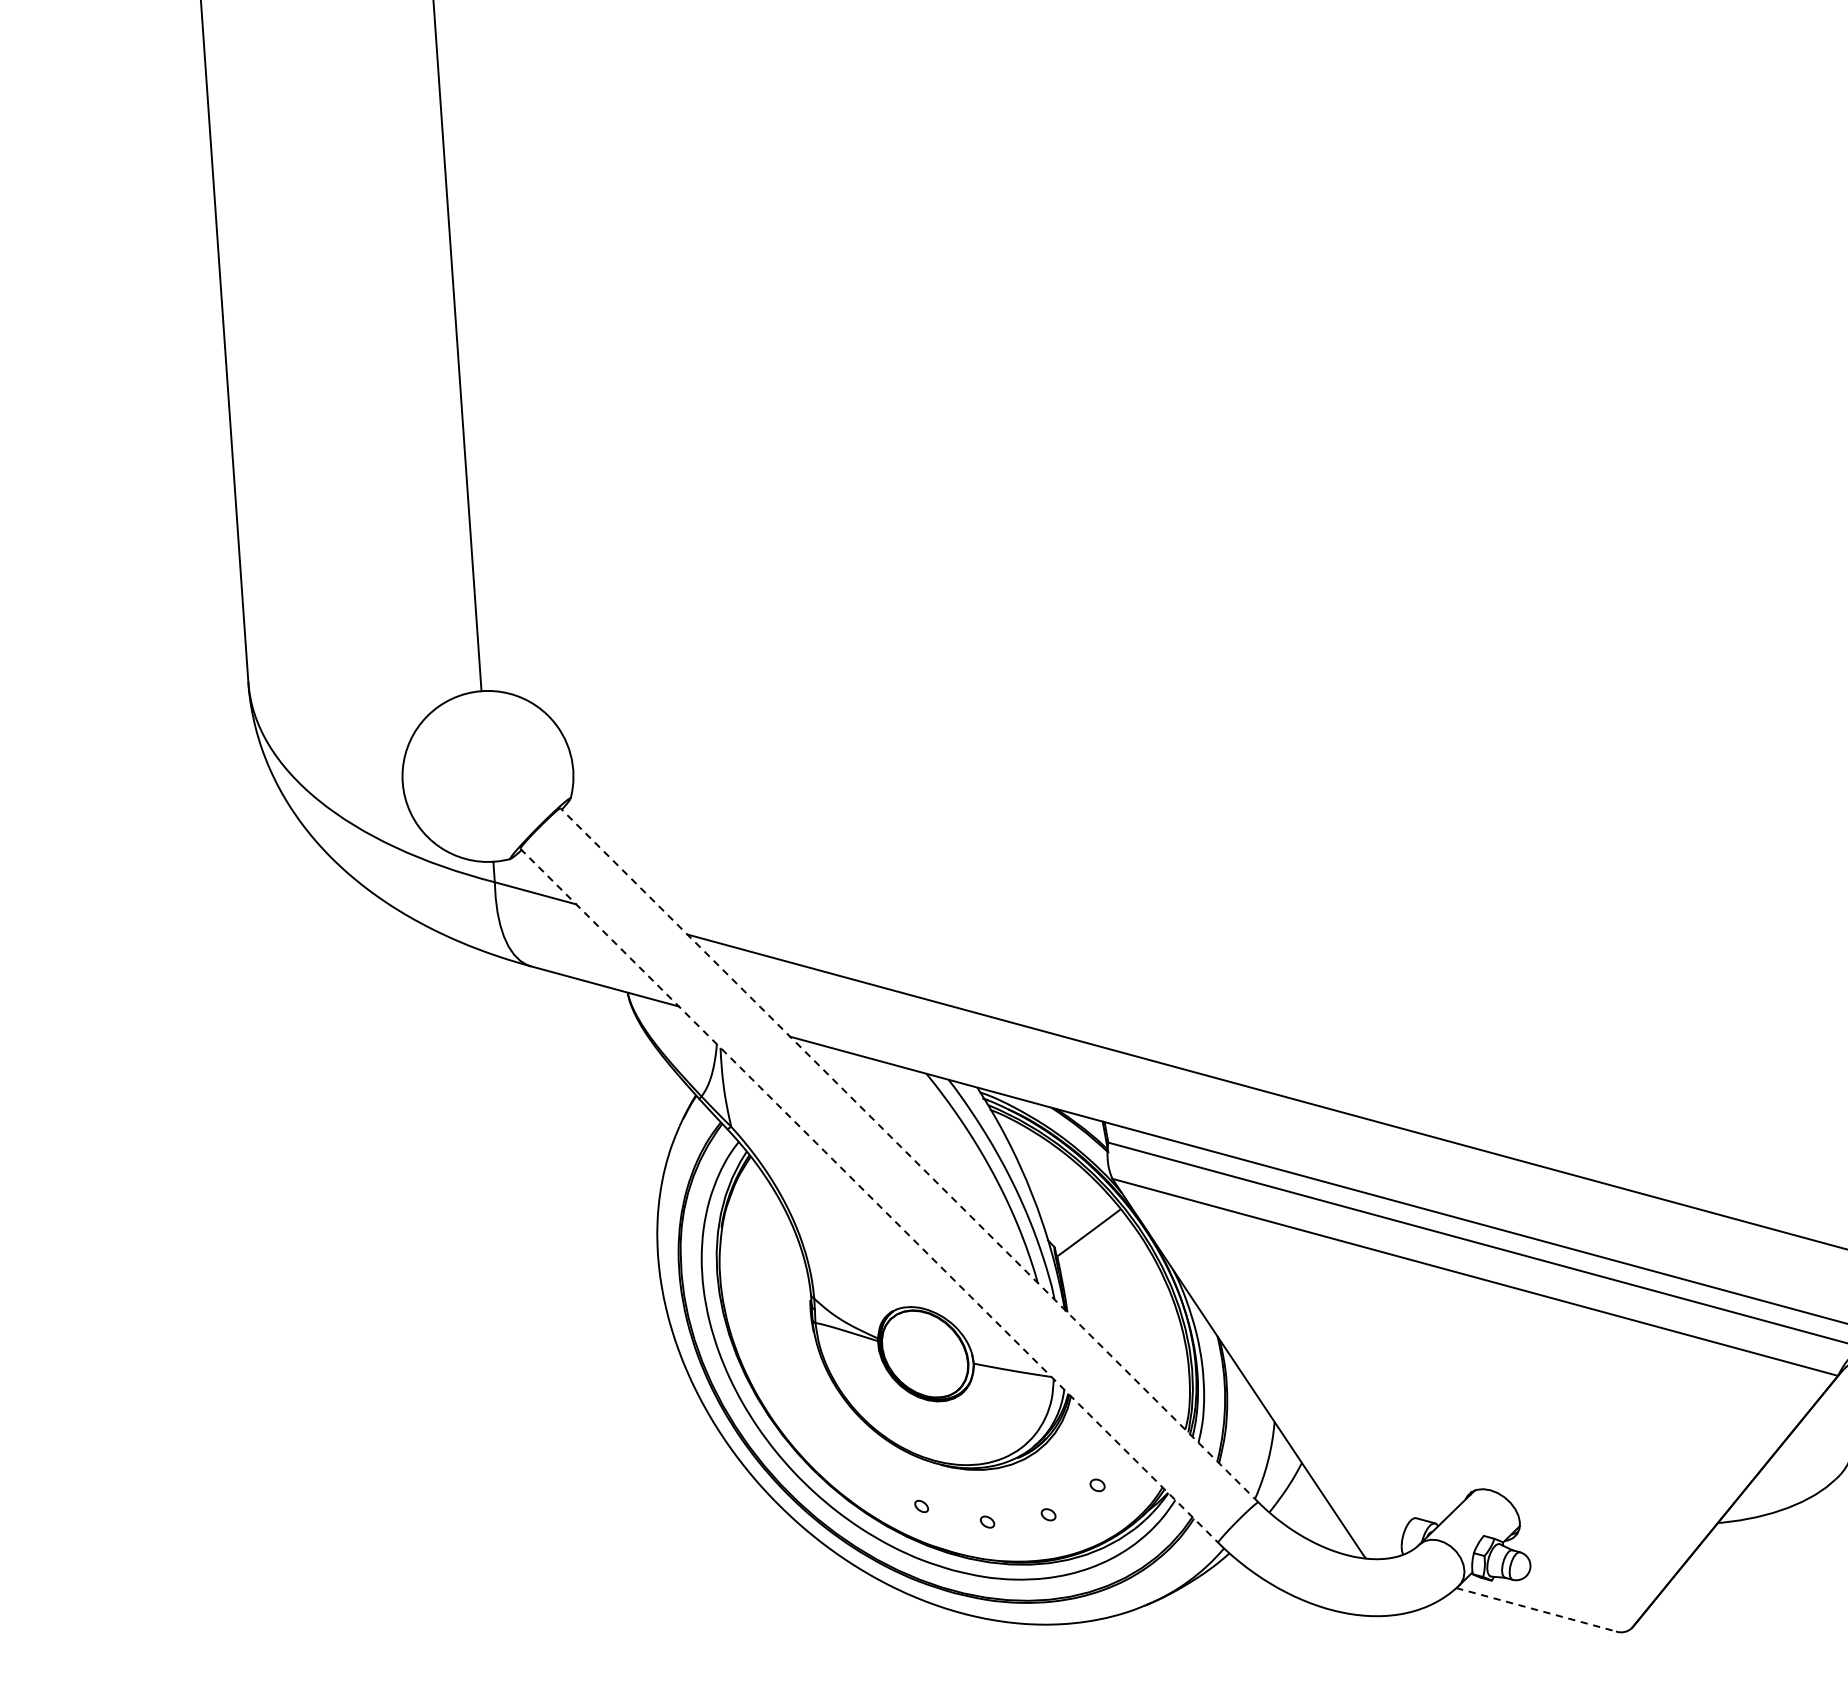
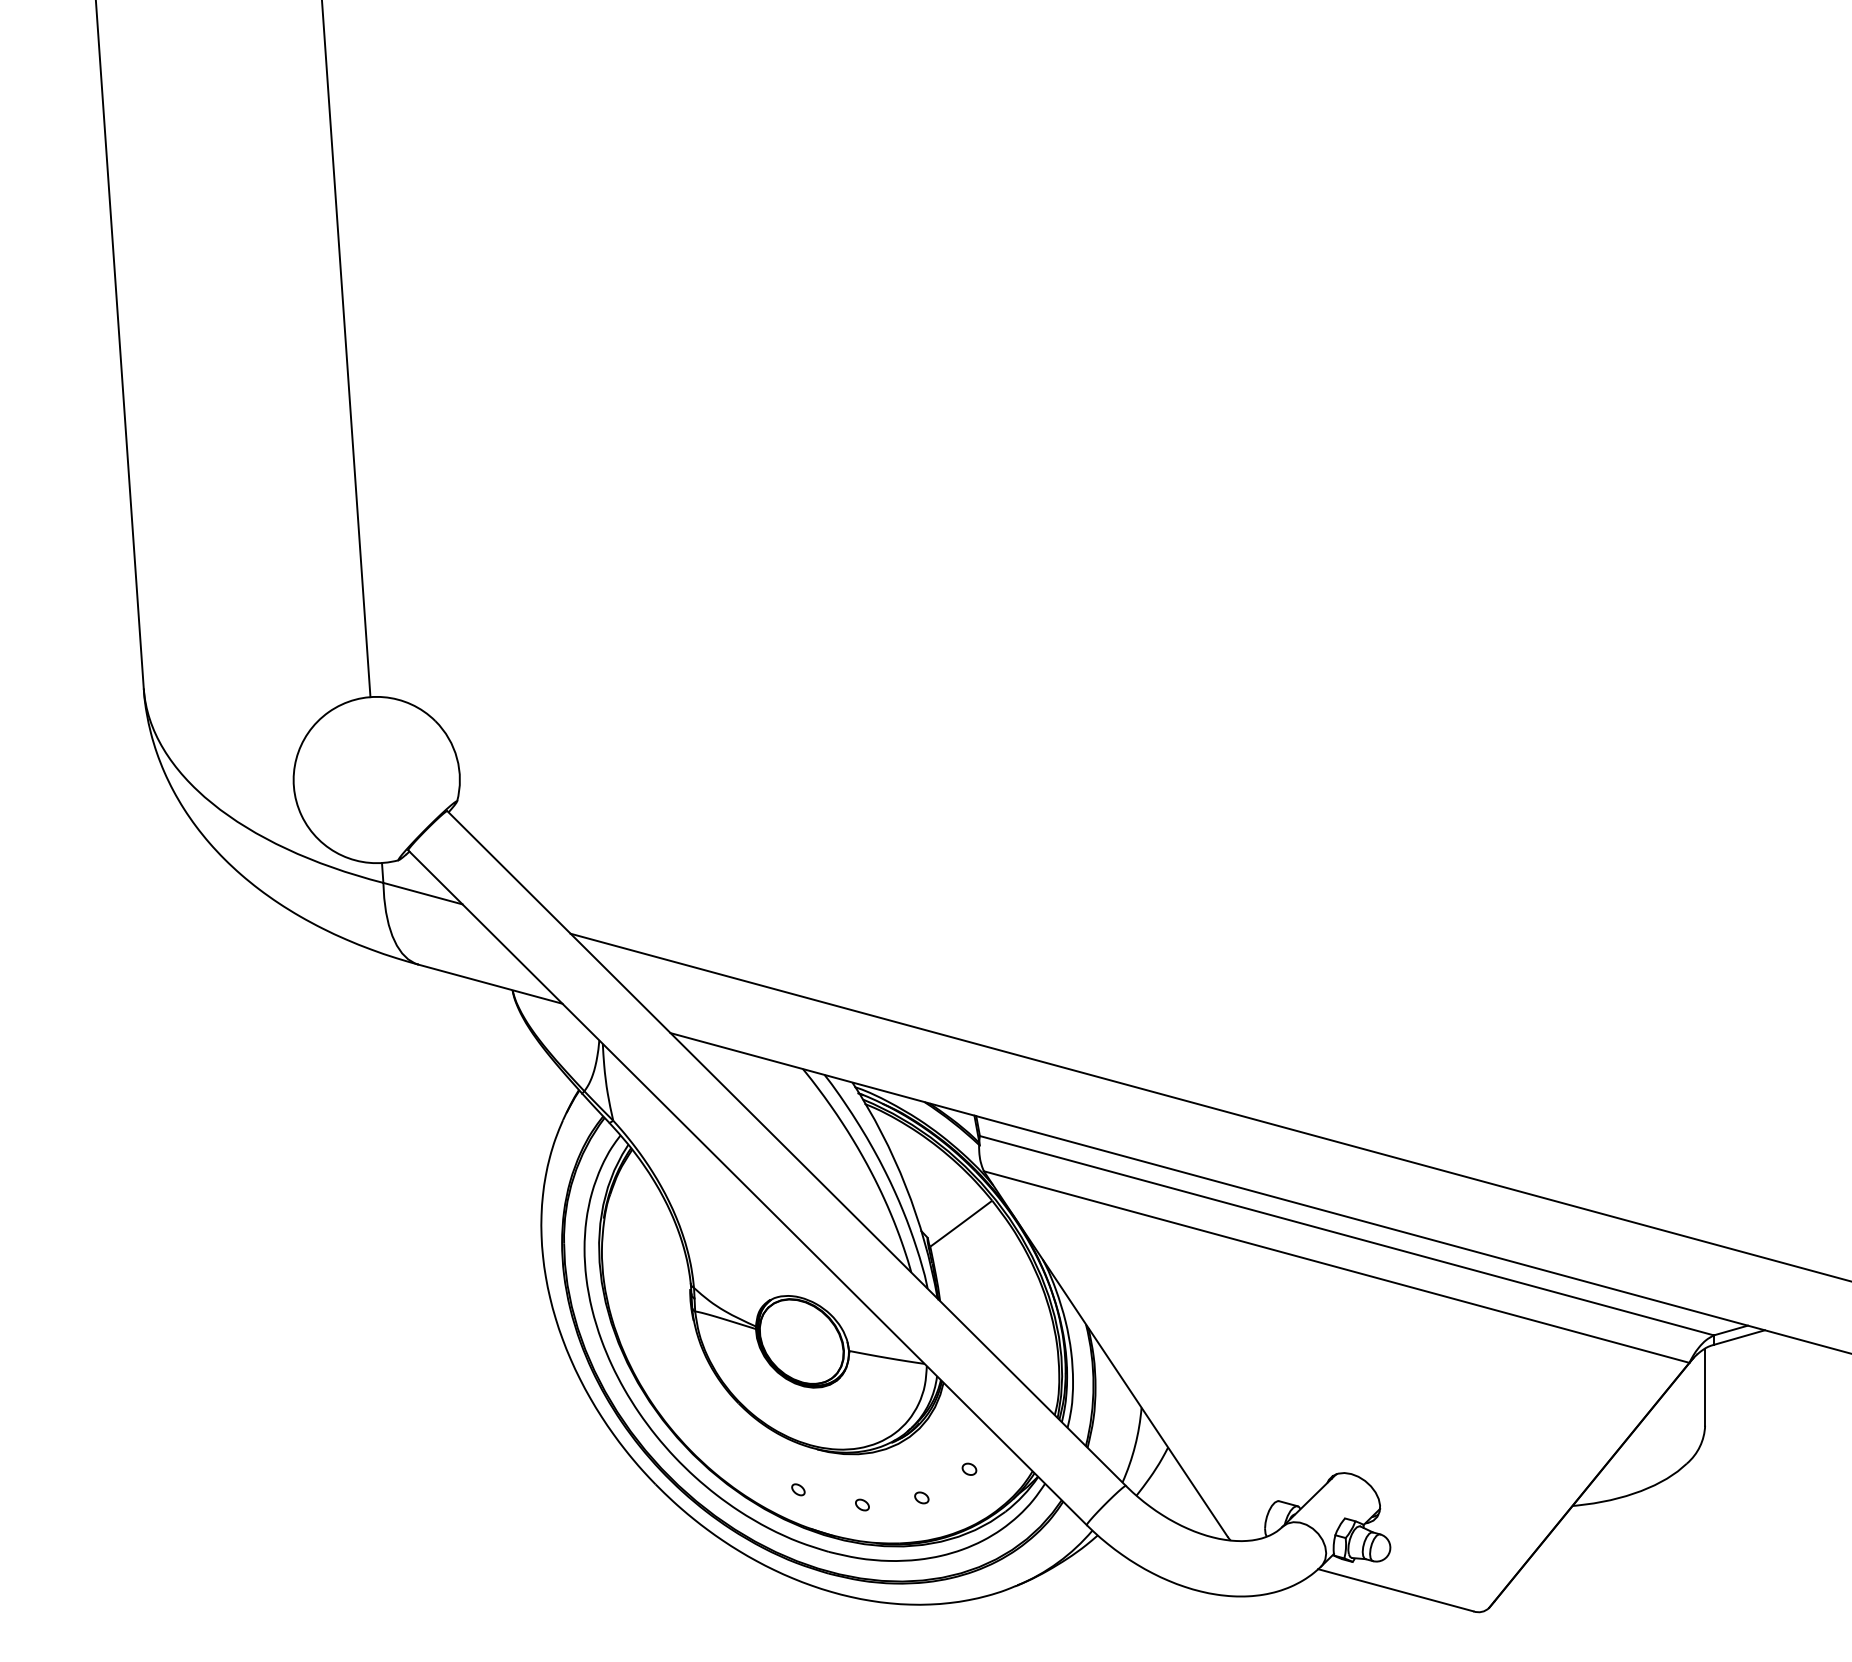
line: (909, 1155) -> (786, 1148), dashed -> solid
line: (869, 1196) -> (747, 1188), dashed -> solid
line: (1536, 1610) -> (1396, 1590), dashed -> solid

